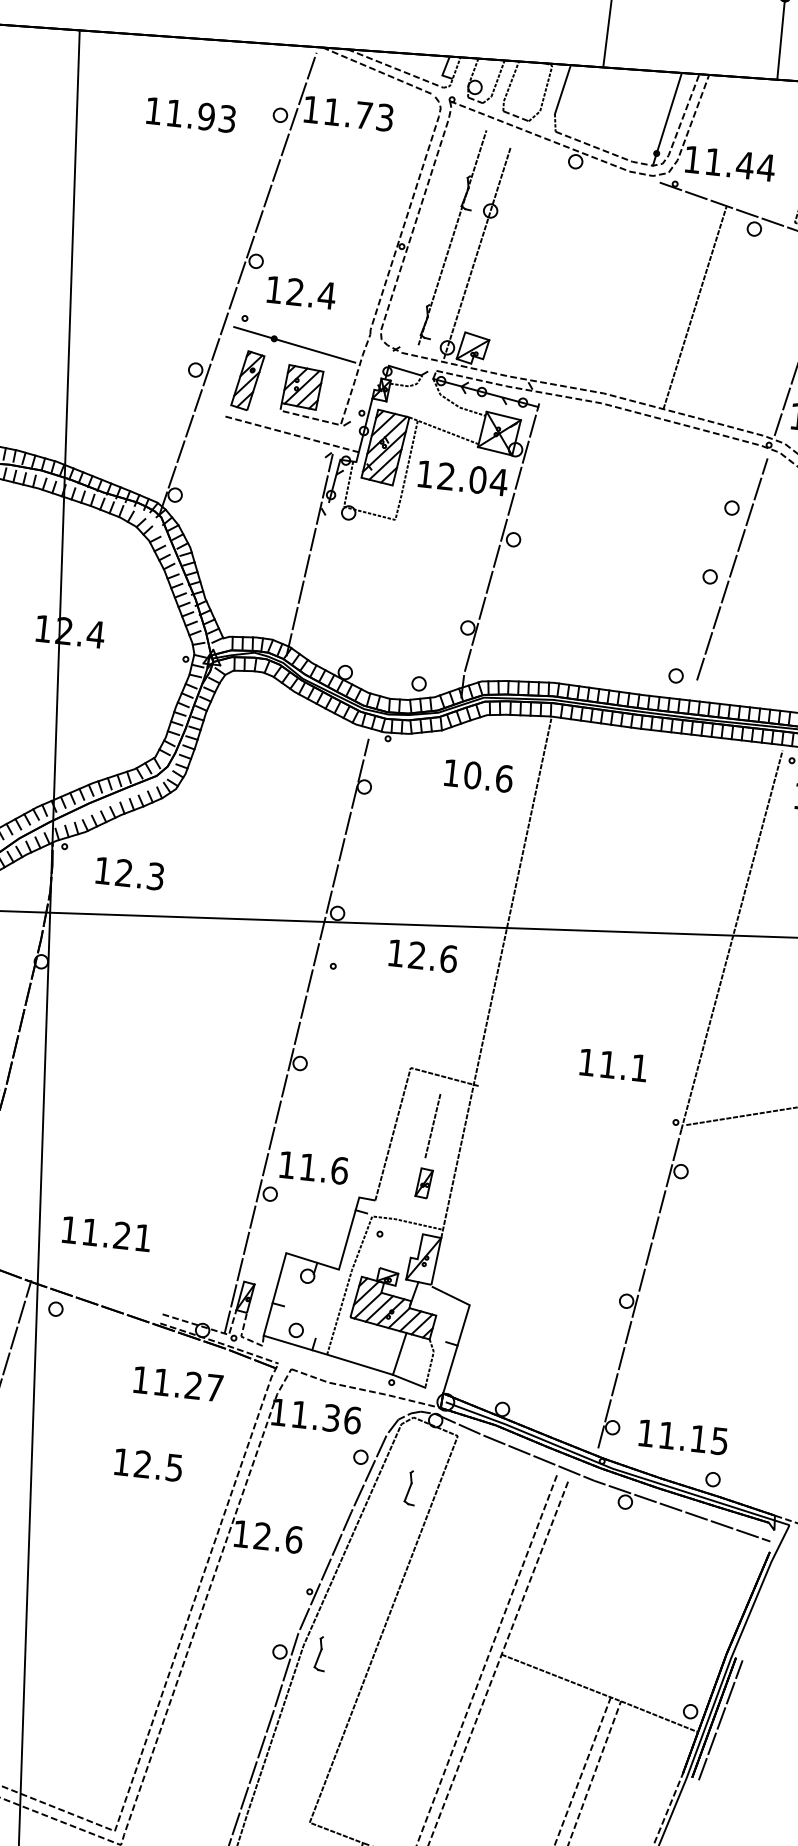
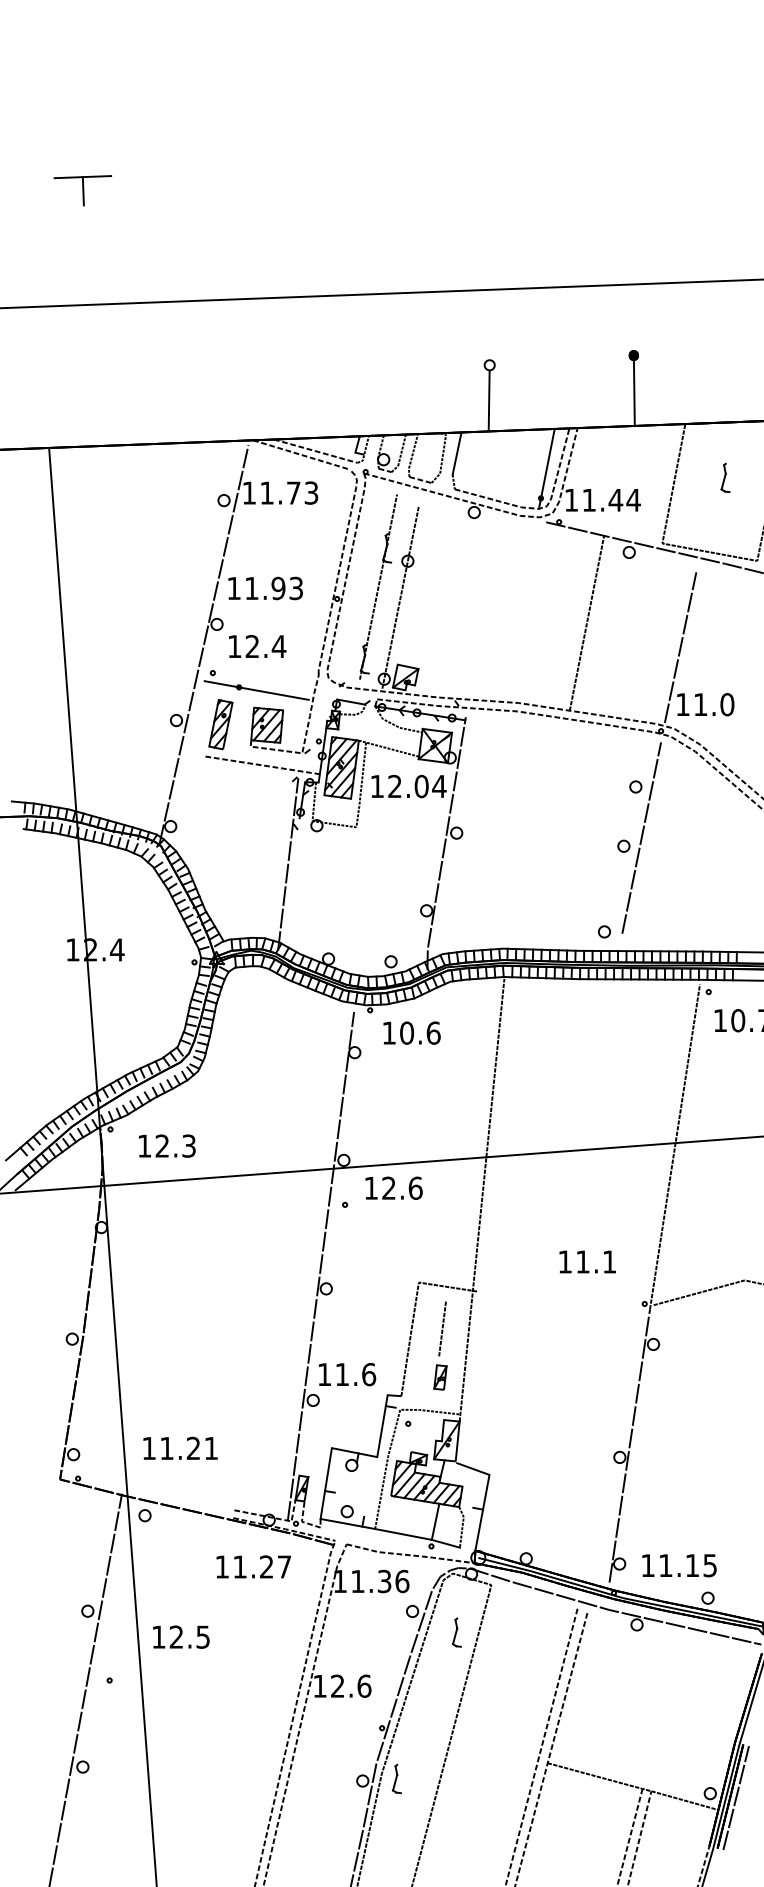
text: (190, 115) -> (265, 588), moved
text: (478, 775) -> (411, 1032), moved
text: (422, 955) -> (393, 1187), moved
text: (148, 1464) -> (181, 1636), moved

